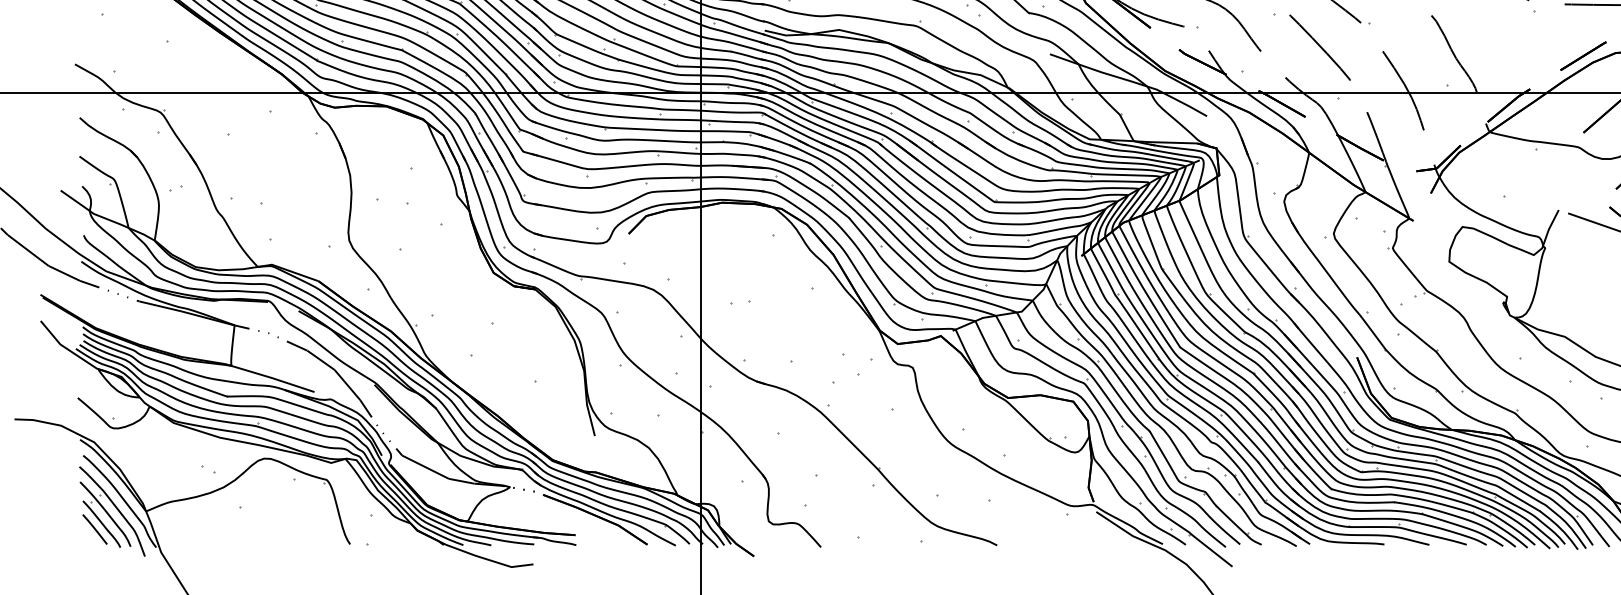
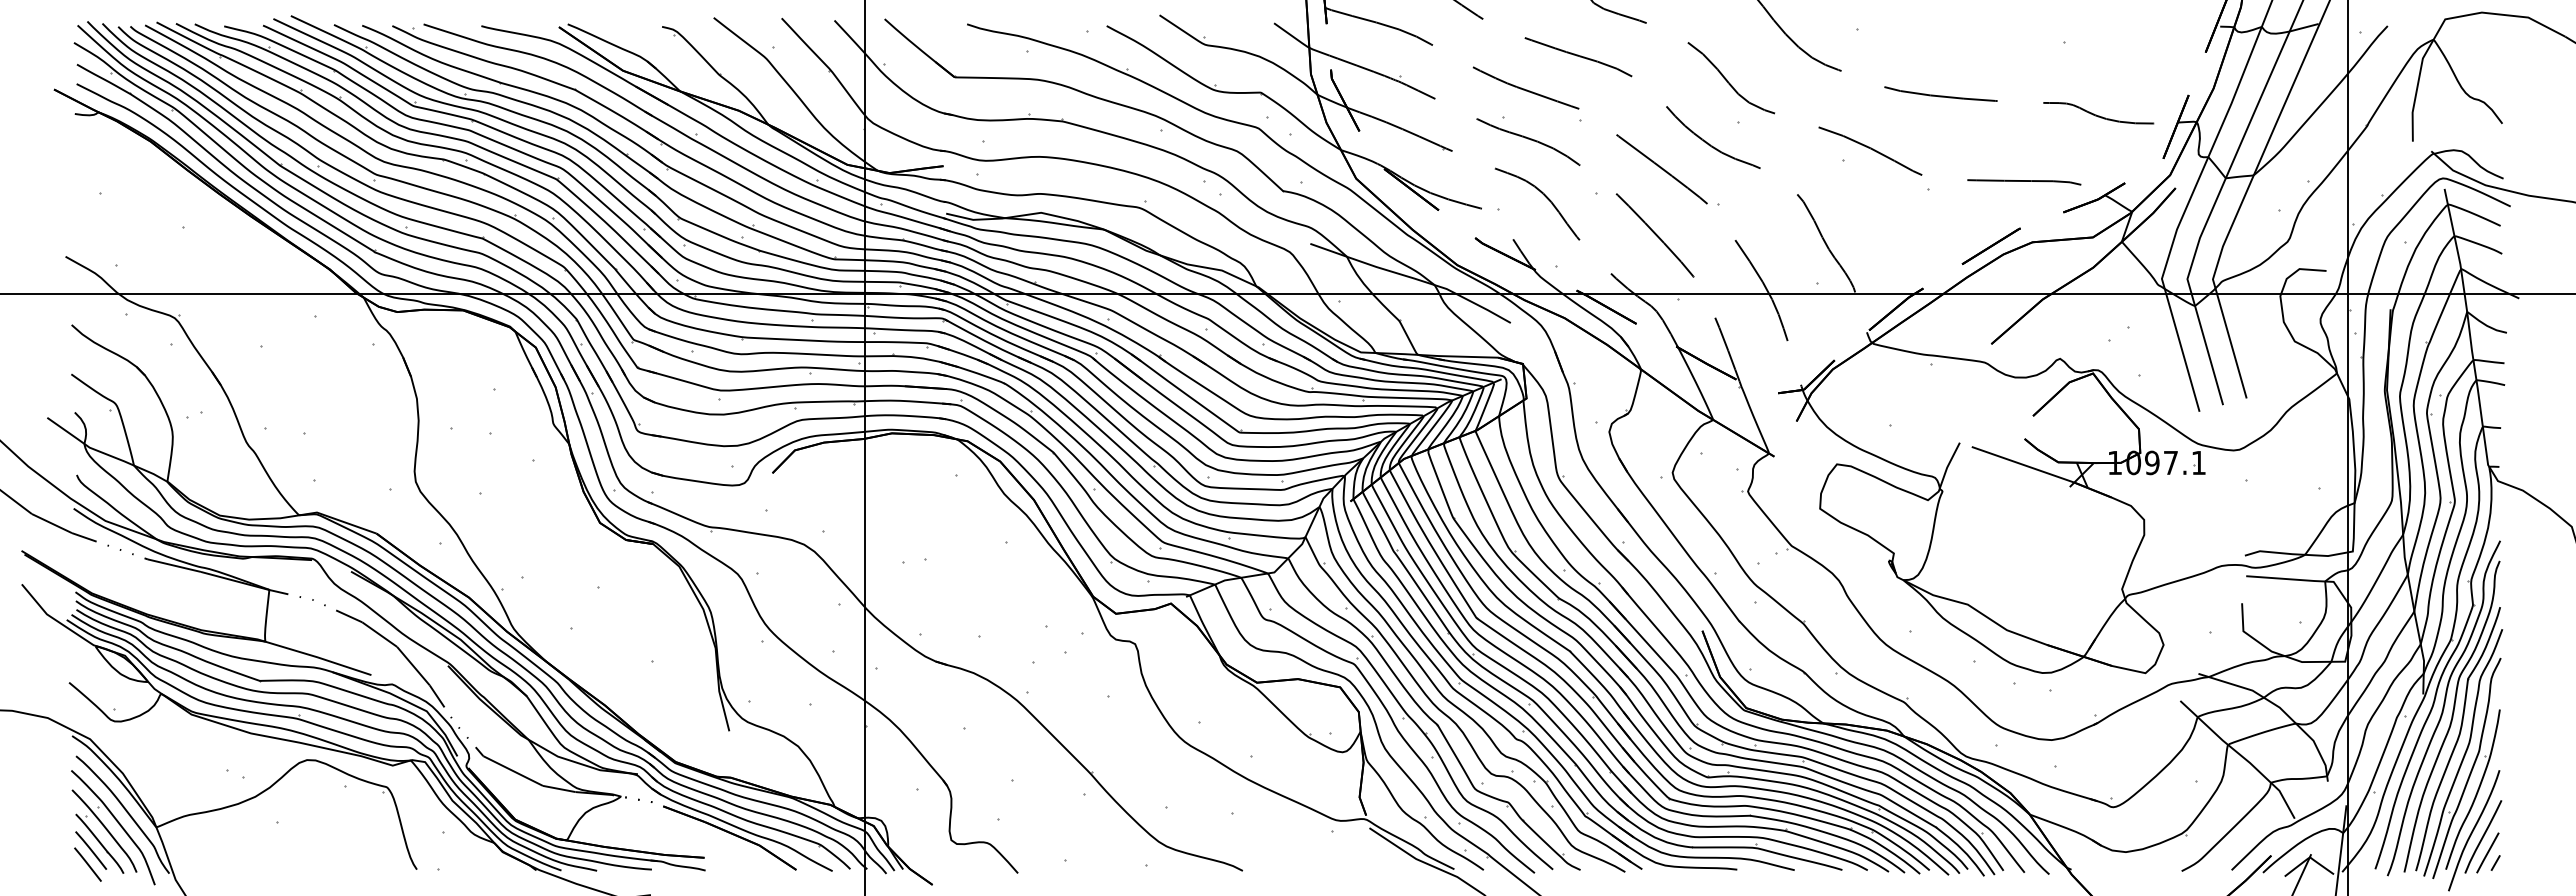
line: (92, 540) -> (87, 864), added

